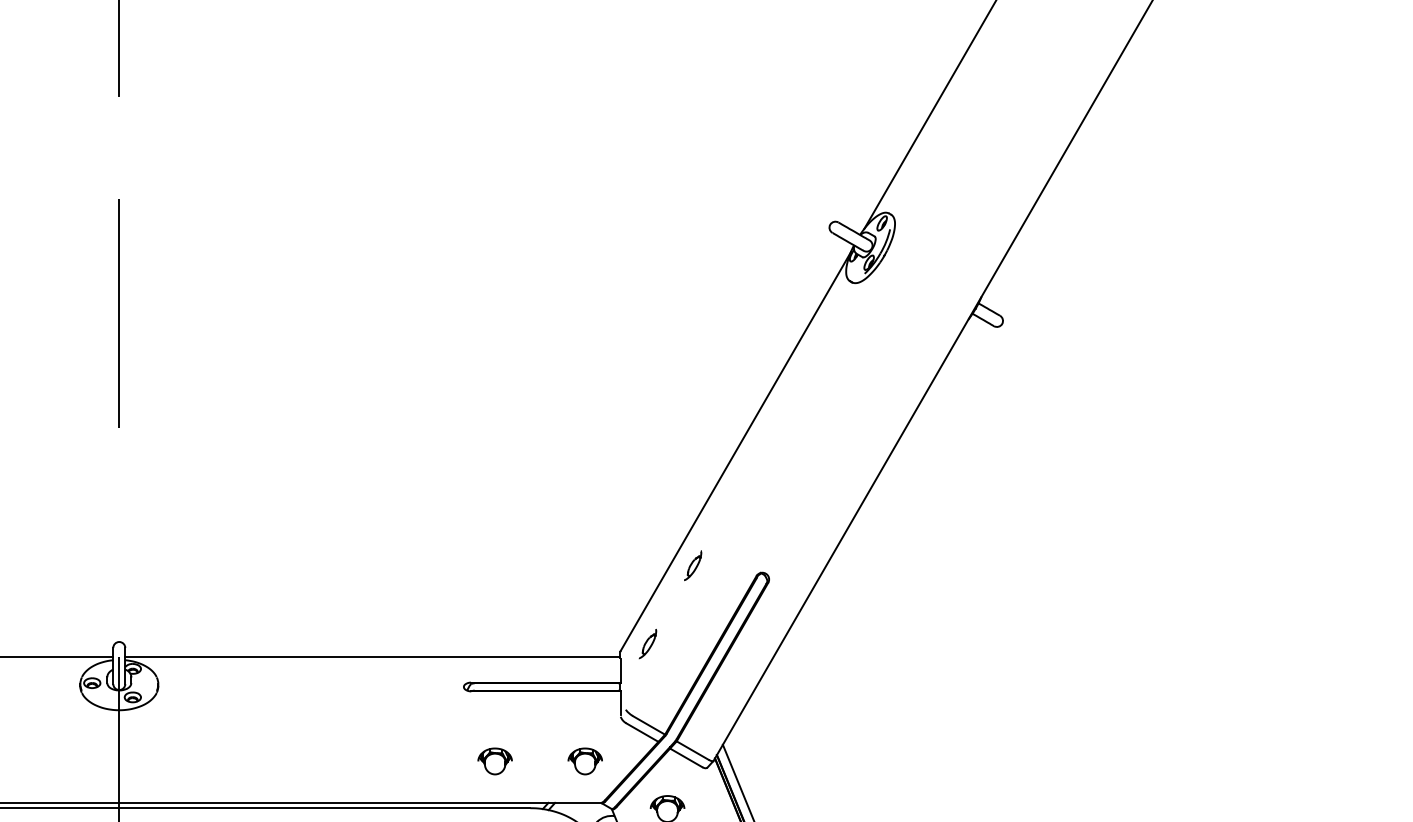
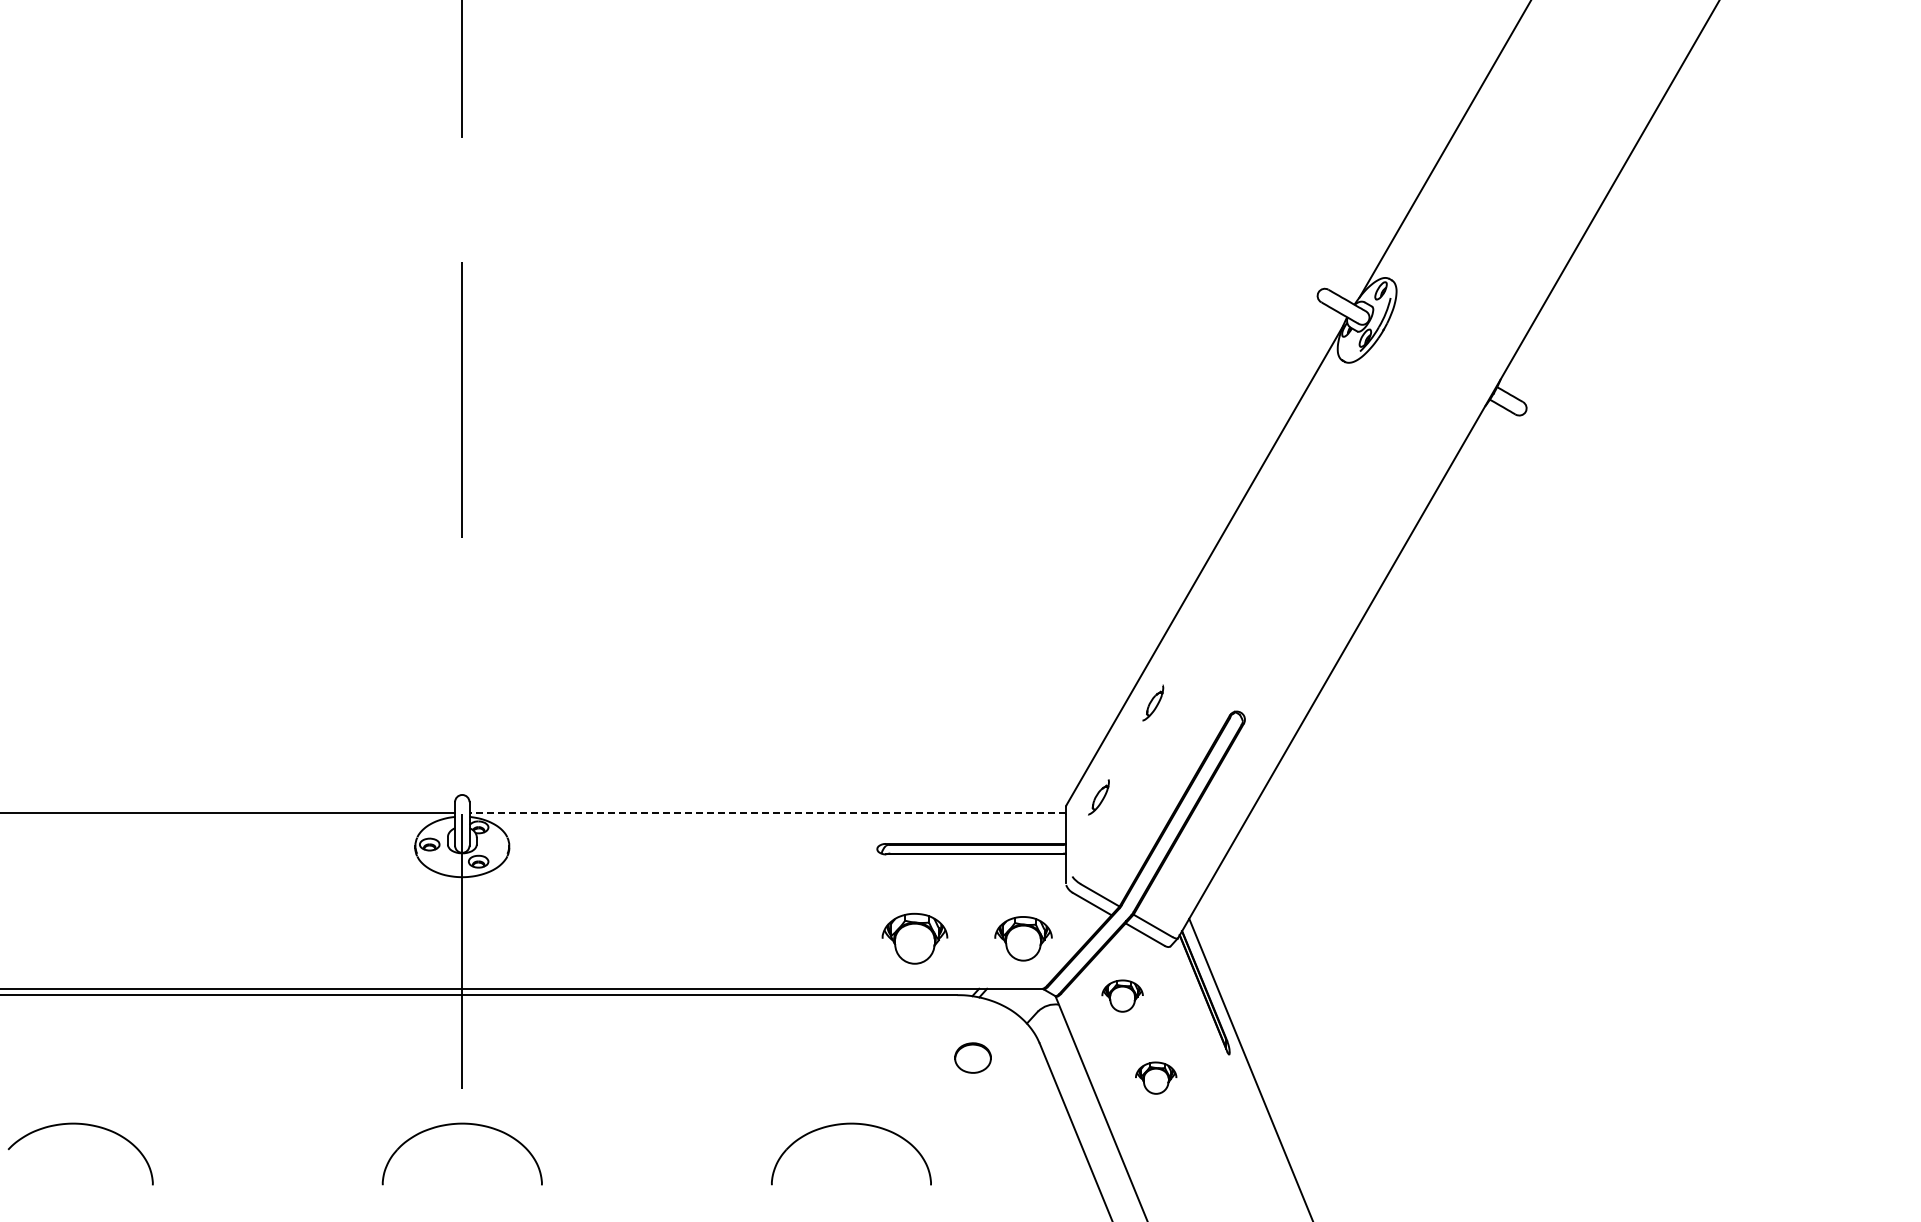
line: (372, 657) -> (767, 813), solid -> dashed
part: (494, 761) -> (914, 938), size x1.6
part: (585, 761) -> (1023, 938), size x1.4

